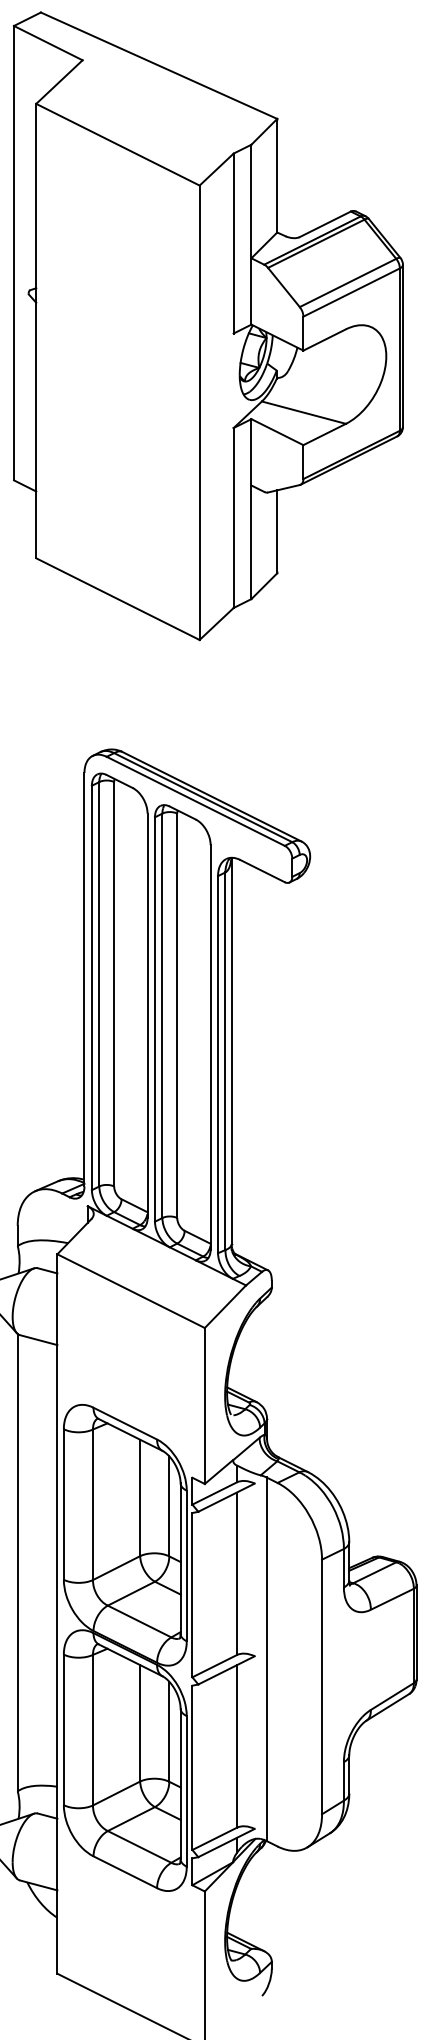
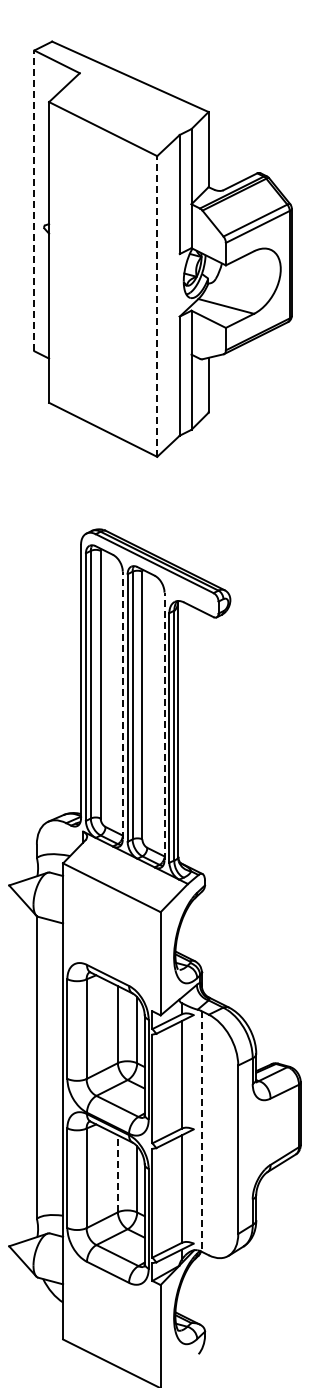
line: (14, 252) -> (34, 200), solid -> dashed
line: (200, 412) -> (157, 306), solid -> dashed
line: (147, 1015) -> (122, 705), solid -> dashed
line: (210, 1047) -> (164, 726), solid -> dashed
line: (266, 1659) -> (201, 1131), solid -> dashed
line: (139, 1722) -> (117, 1173), solid -> dashed

